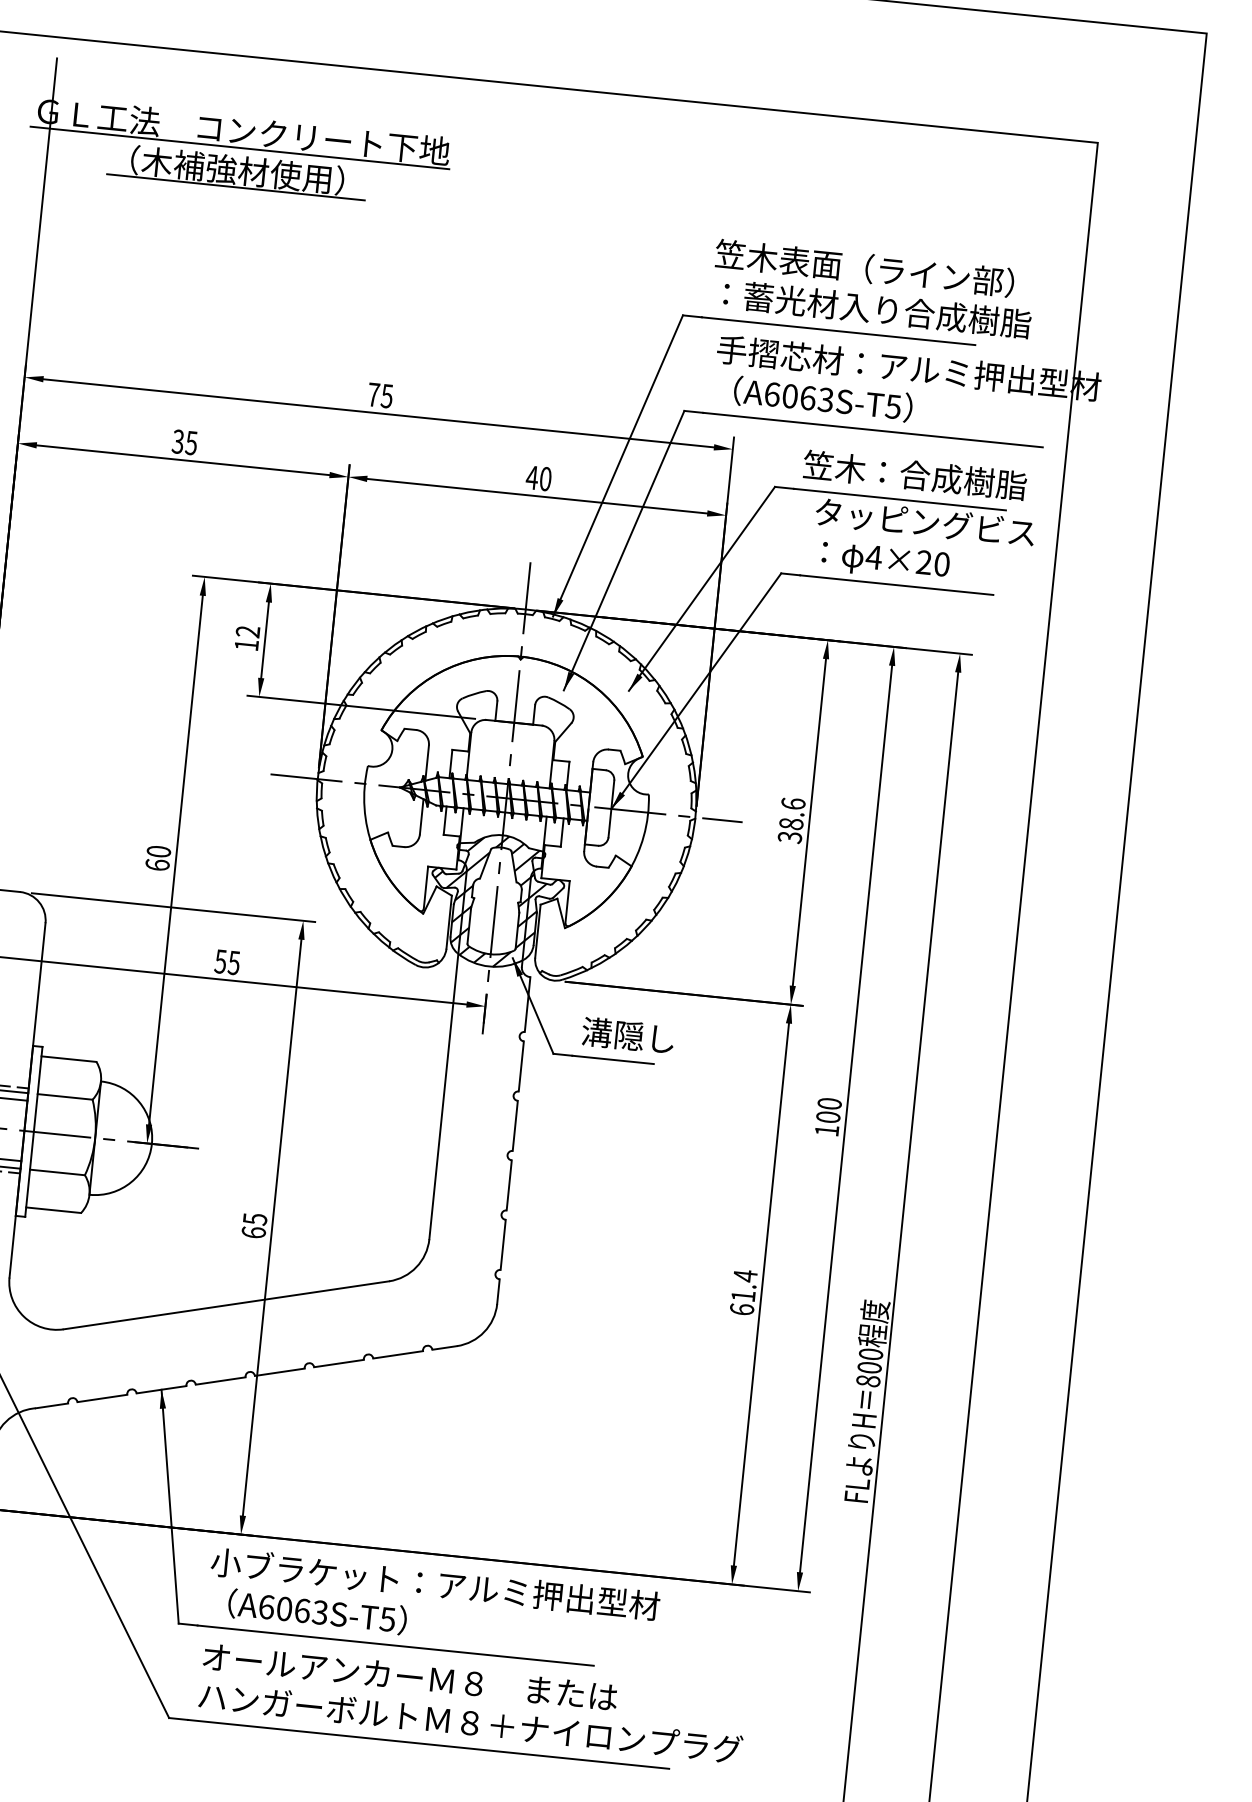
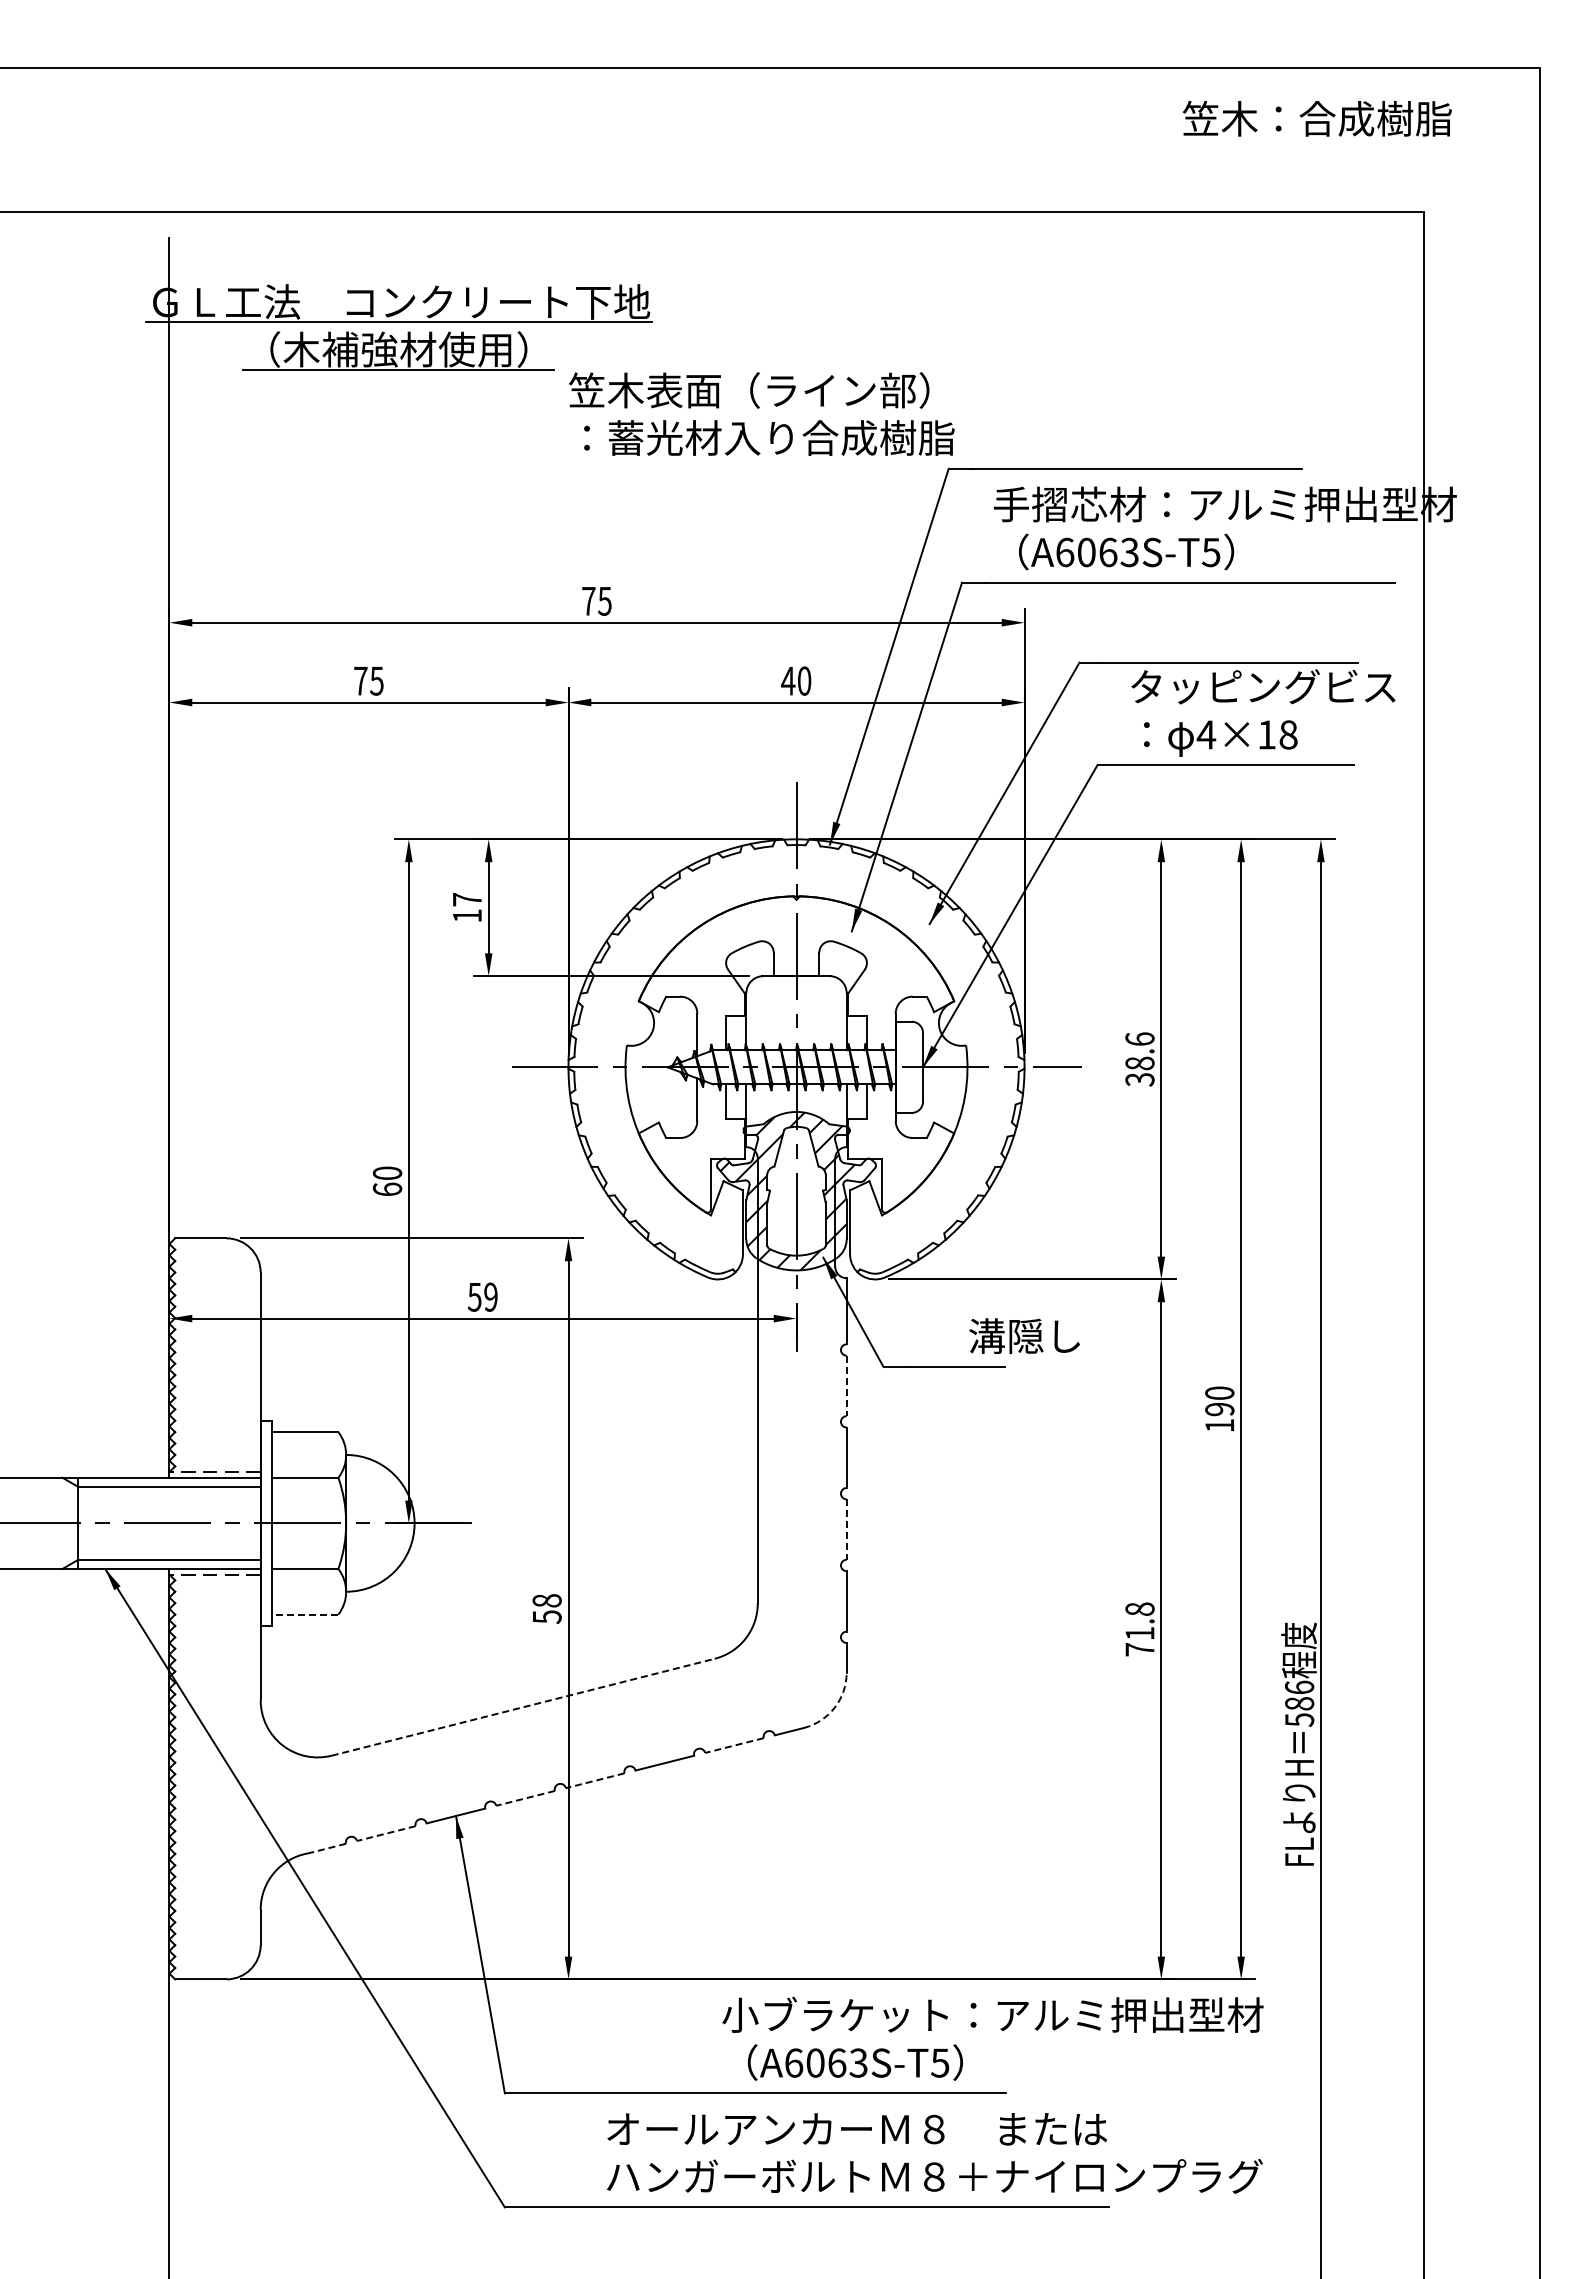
text: (872, 288) -> (761, 413), moved
text: (178, 441) -> (360, 680), 35 -> 75
text: (914, 475) -> (1316, 118), moved
text: (932, 563) -> (1277, 734), 4×20 -> 4×18
text: (247, 631) -> (466, 899), 12 -> 17
text: (233, 962) -> (490, 1296), 55 -> 59
text: (628, 1035) -> (1024, 1335), moved
line: (521, 1066) -> (846, 1386), solid -> dashed
text: (828, 1117) -> (1219, 1409), 100 -> 190
line: (509, 1186) -> (846, 1530), solid -> dashed
line: (53, 1210) -> (304, 1614), solid -> dashed
text: (253, 1226) -> (546, 1609), 65 -> 58
text: (743, 1292) -> (1139, 1629), 61.4 -> 71.8
line: (226, 1305) -> (523, 1707), solid -> dashed
arc: (484, 1331) -> (834, 1707), solid -> dashed
line: (398, 1354) -> (734, 1745), solid -> dashed
text: (869, 1367) -> (1299, 1703), 800 -> 586
line: (279, 1371) -> (594, 1780), solid -> dashed
line: (220, 1381) -> (525, 1798), solid -> dashed
line: (101, 1398) -> (385, 1833), solid -> dashed
line: (51, 1405) -> (326, 1848), solid -> dashed
text: (433, 1603) -> (992, 2038), moved
text: (472, 1703) -> (934, 2153), moved

